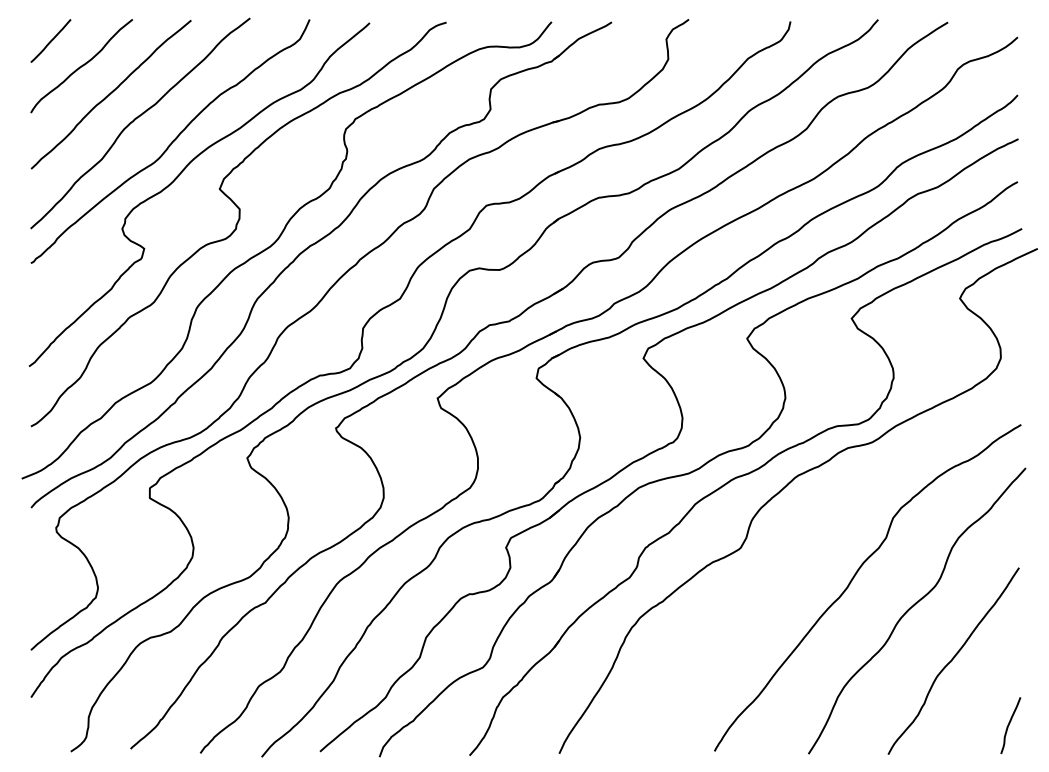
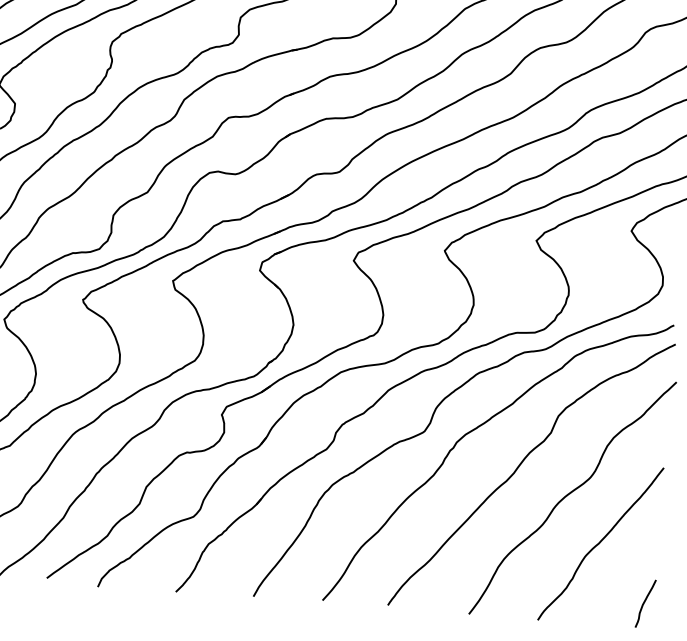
curve: (800, 540) -> (476, 429), added

